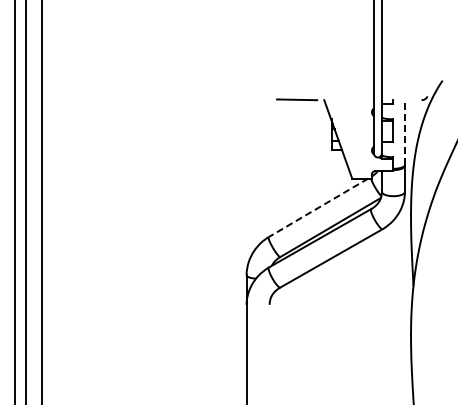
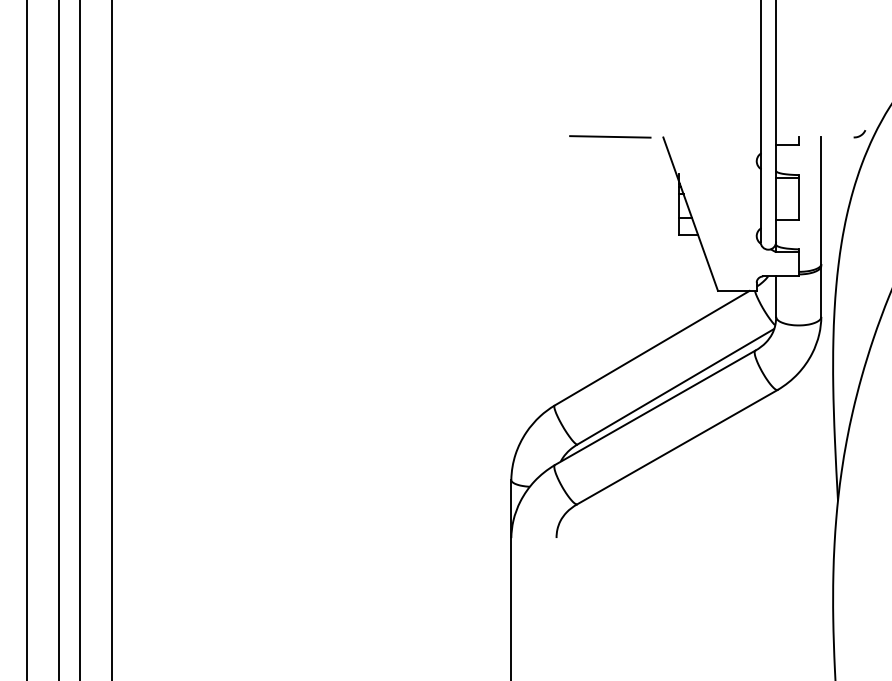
line: (404, 132) -> (820, 200), dashed -> solid
line: (318, 207) -> (652, 347), dashed -> solid

